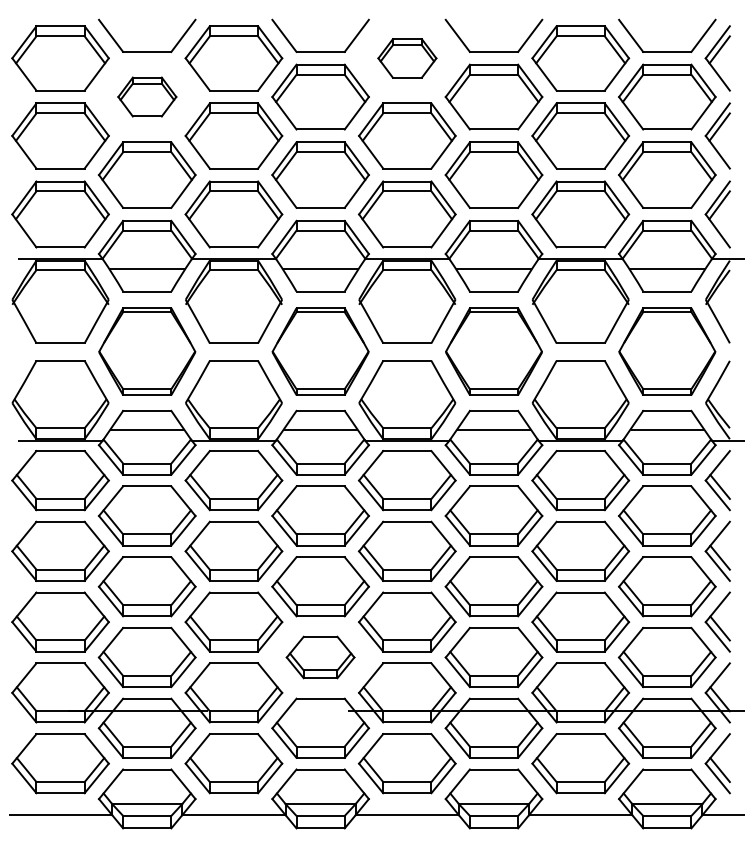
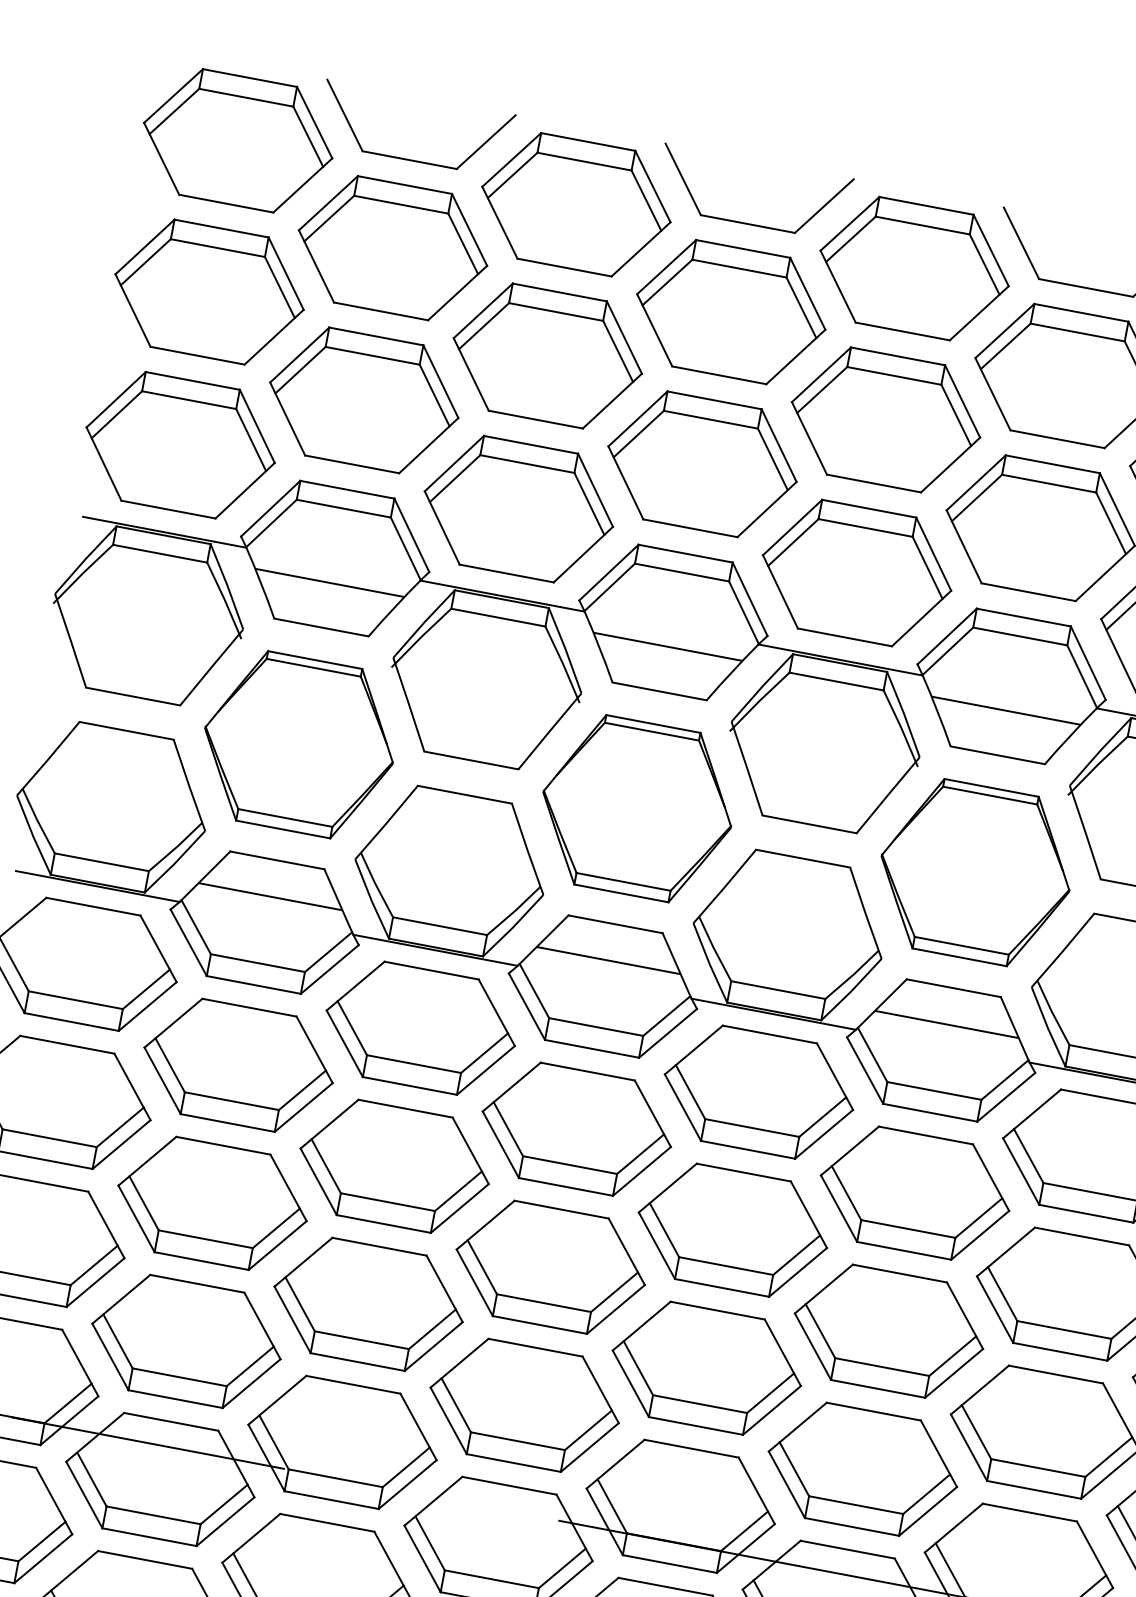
part: (407, 58) -> (914, 268), size x1.67
part: (147, 96) -> (393, 247), size x1.67
part: (320, 657) -> (524, 1405), size x1.43

